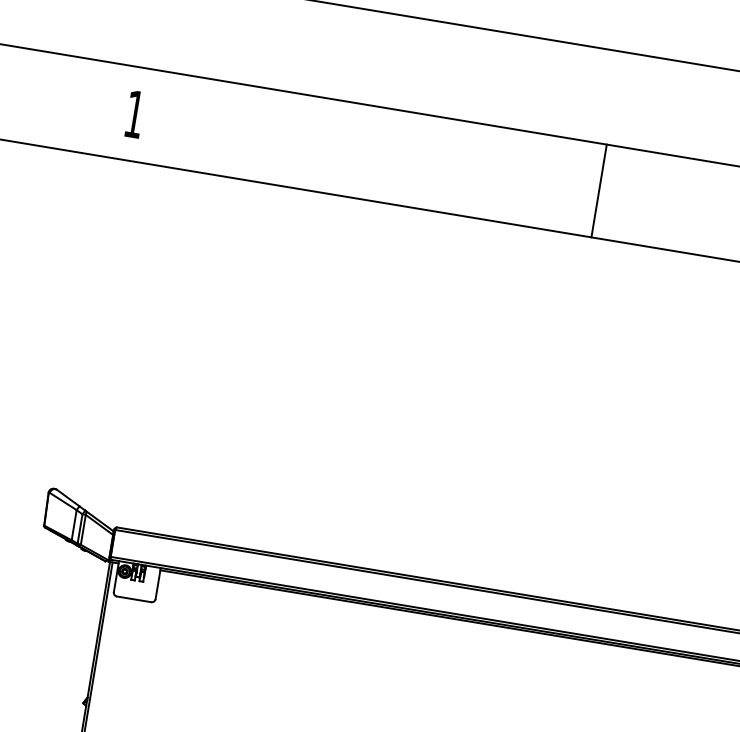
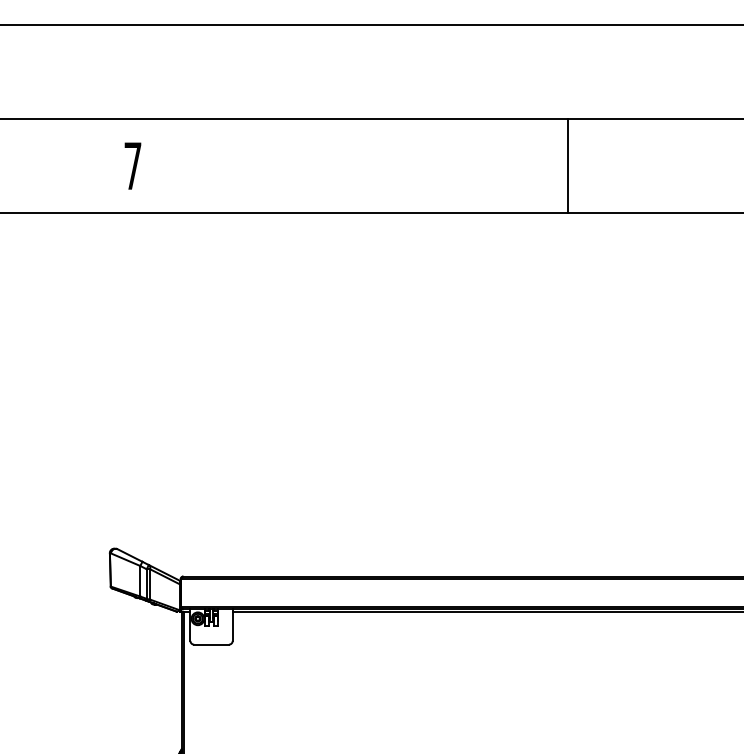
text: (134, 113) -> (132, 165), 1 -> 7
line: (599, 190) -> (567, 165), moved

